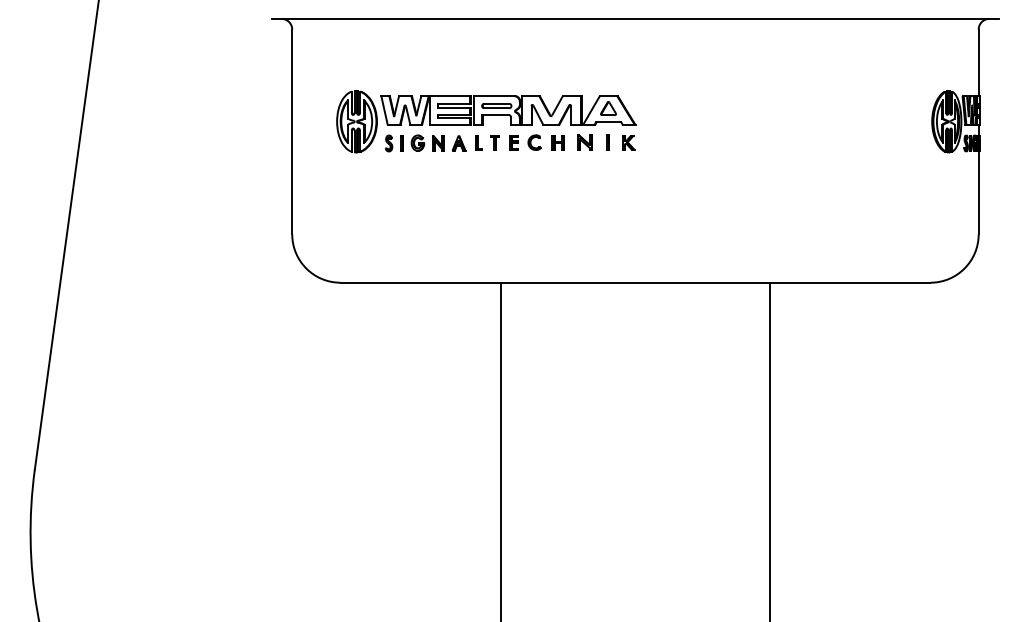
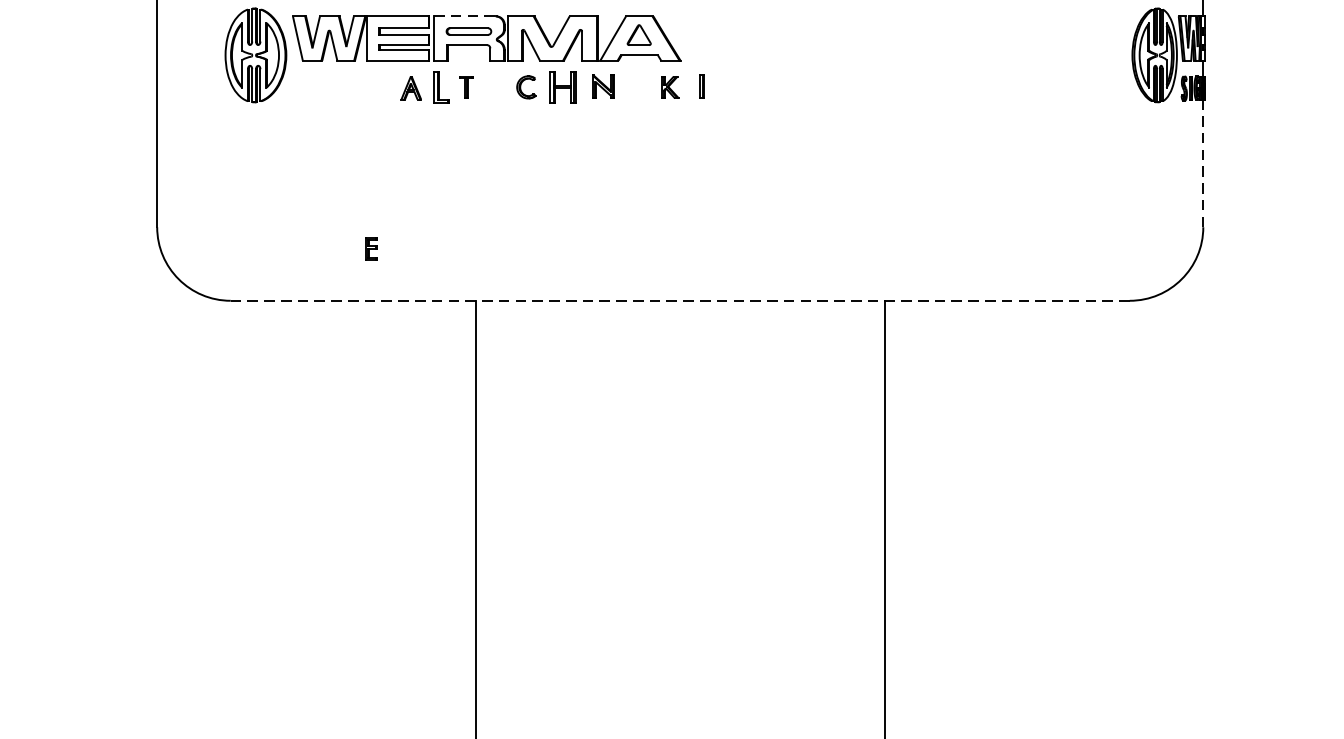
line: (494, 96) -> (465, 16), solid -> dashed
part: (478, 142) -> (441, 87), size x1.4
part: (513, 142) -> (370, 248), moved
part: (557, 142) -> (561, 87), size x1.4
line: (607, 142) -> (701, 87), moved
part: (414, 143) -> (343, 88), removed
line: (978, 192) -> (1203, 163), solid -> dashed
line: (635, 282) -> (680, 300), solid -> dashed

